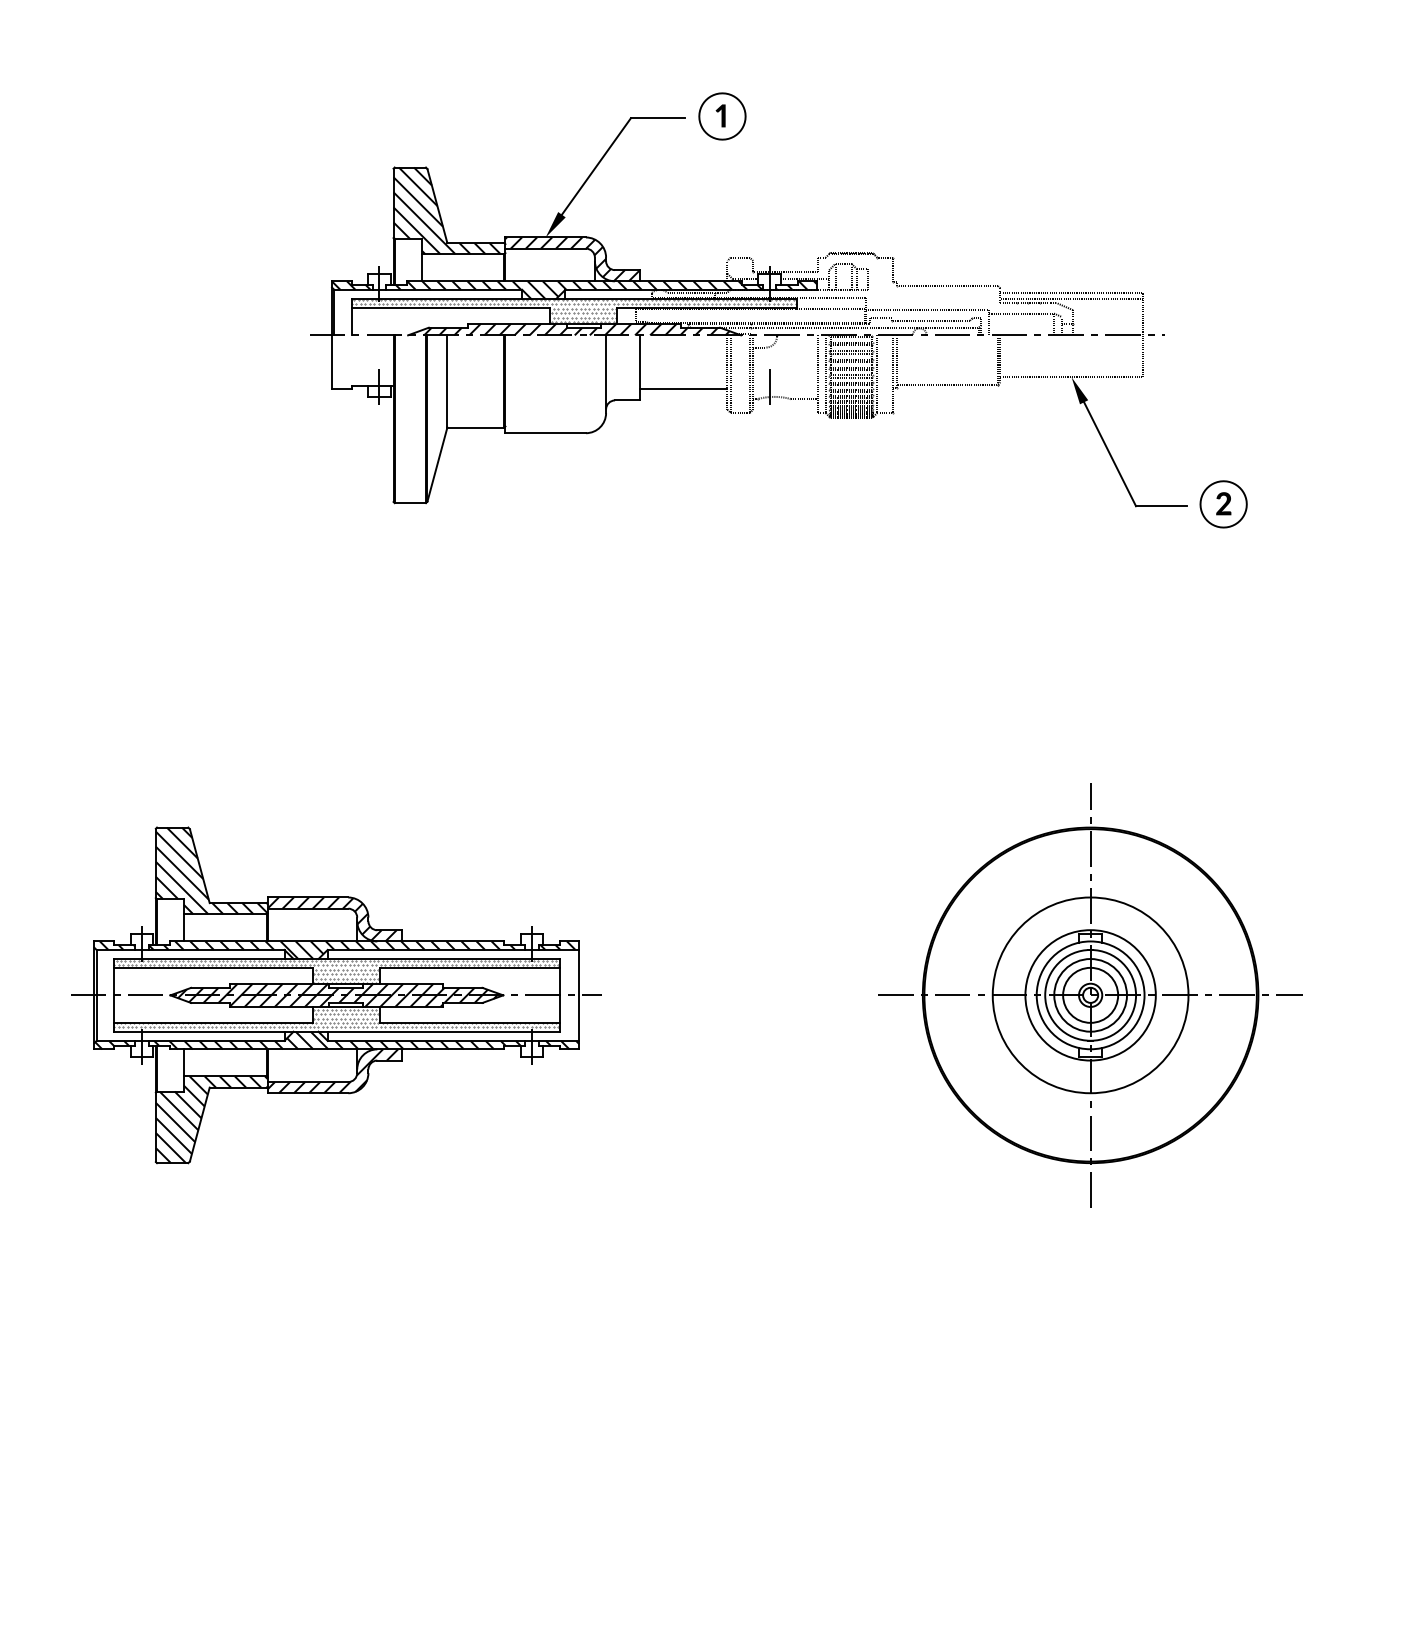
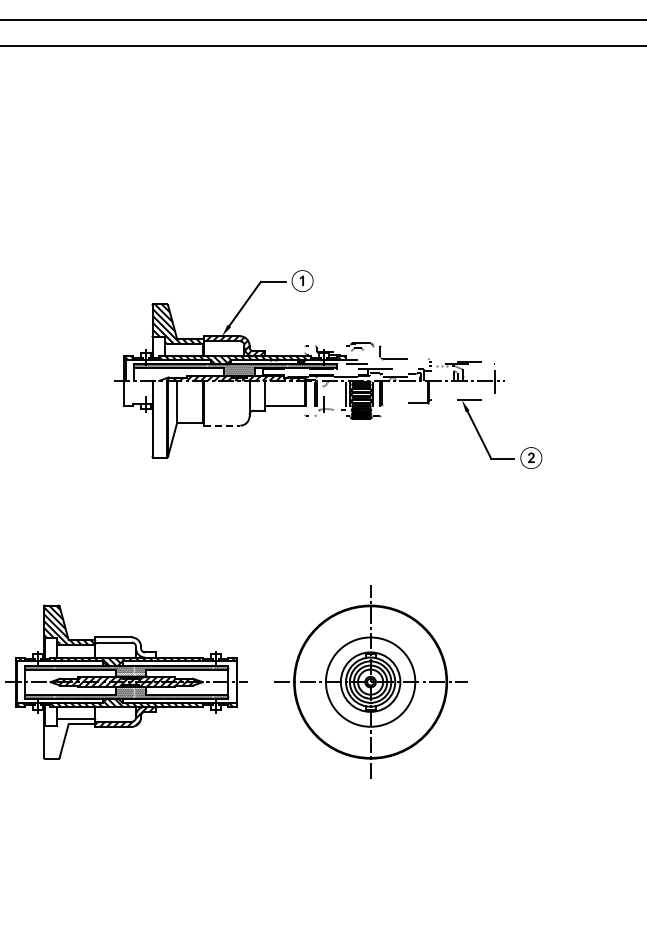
line: (546, 432) -> (222, 425), solid -> dashed
hatch: (334, 919) -> (125, 647), removed
part: (1090, 993) -> (370, 681), moved
hatch: (211, 1118) -> (69, 738), removed

